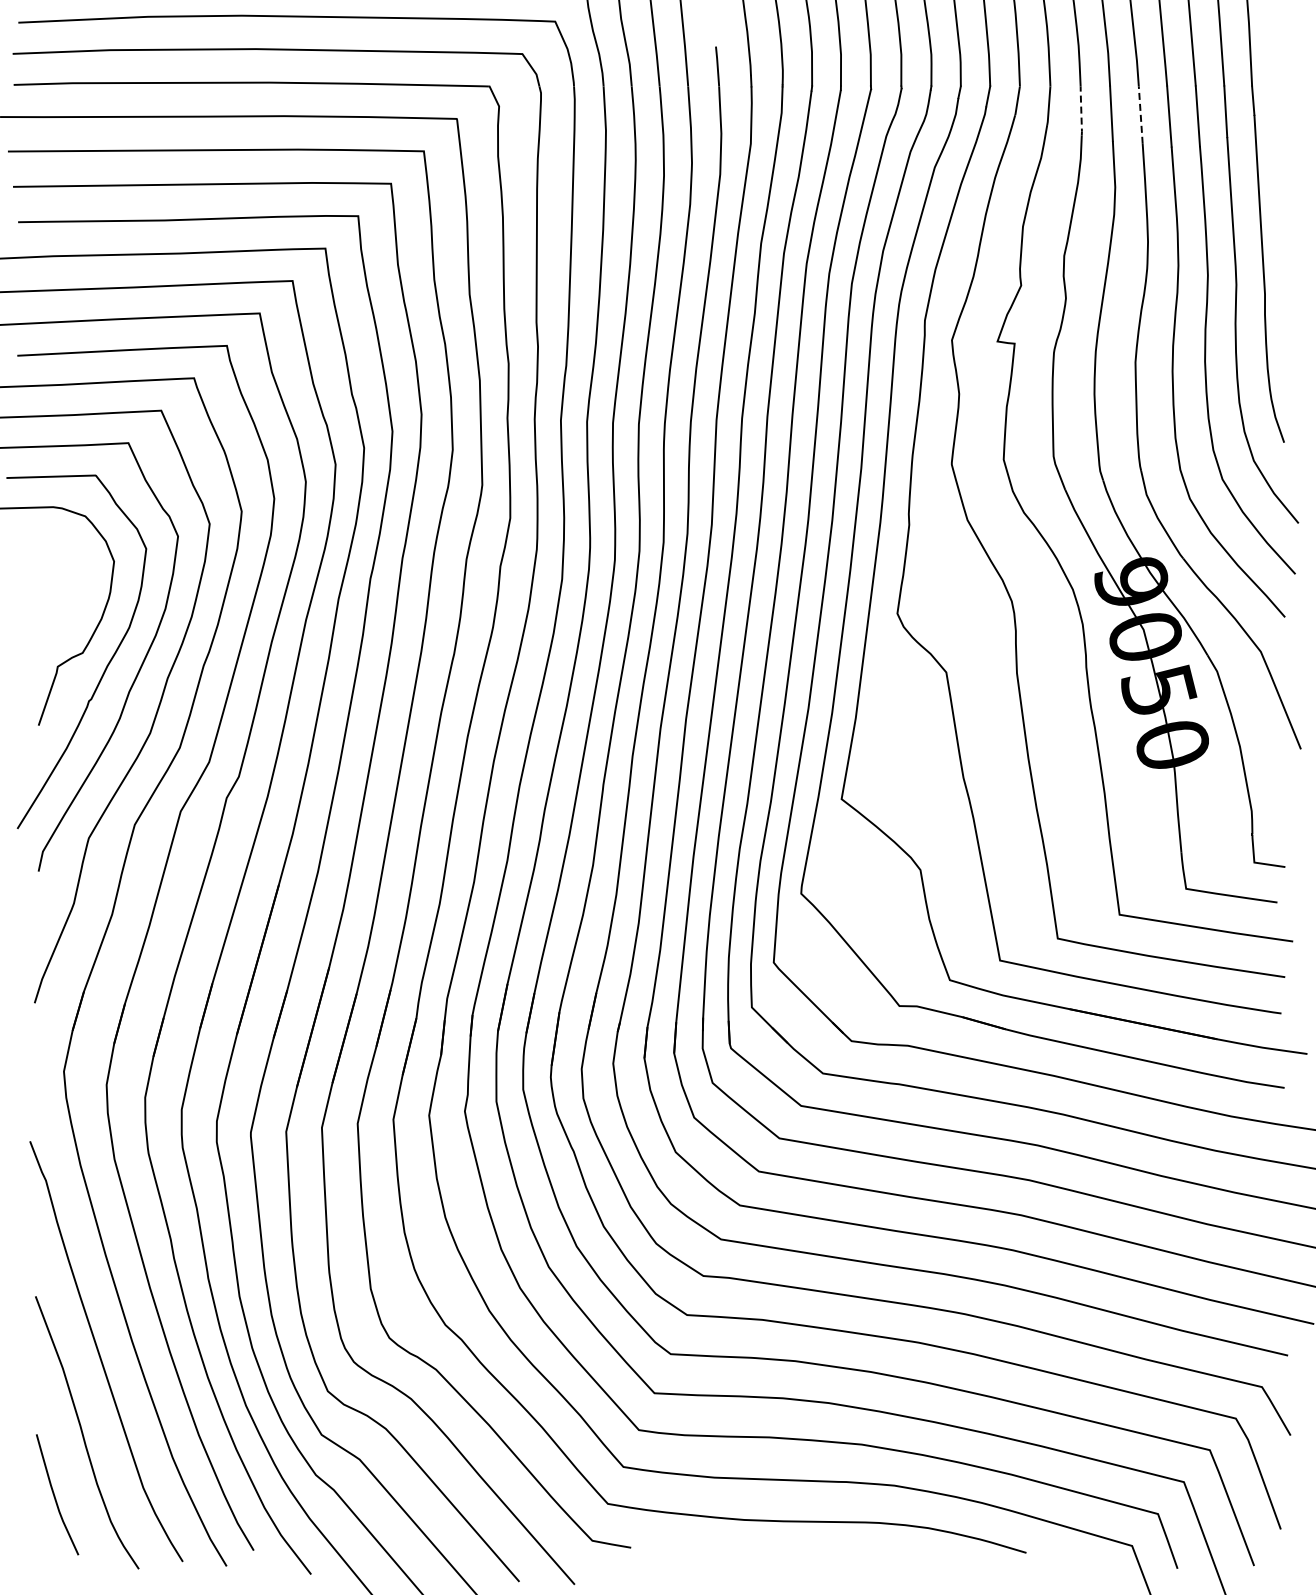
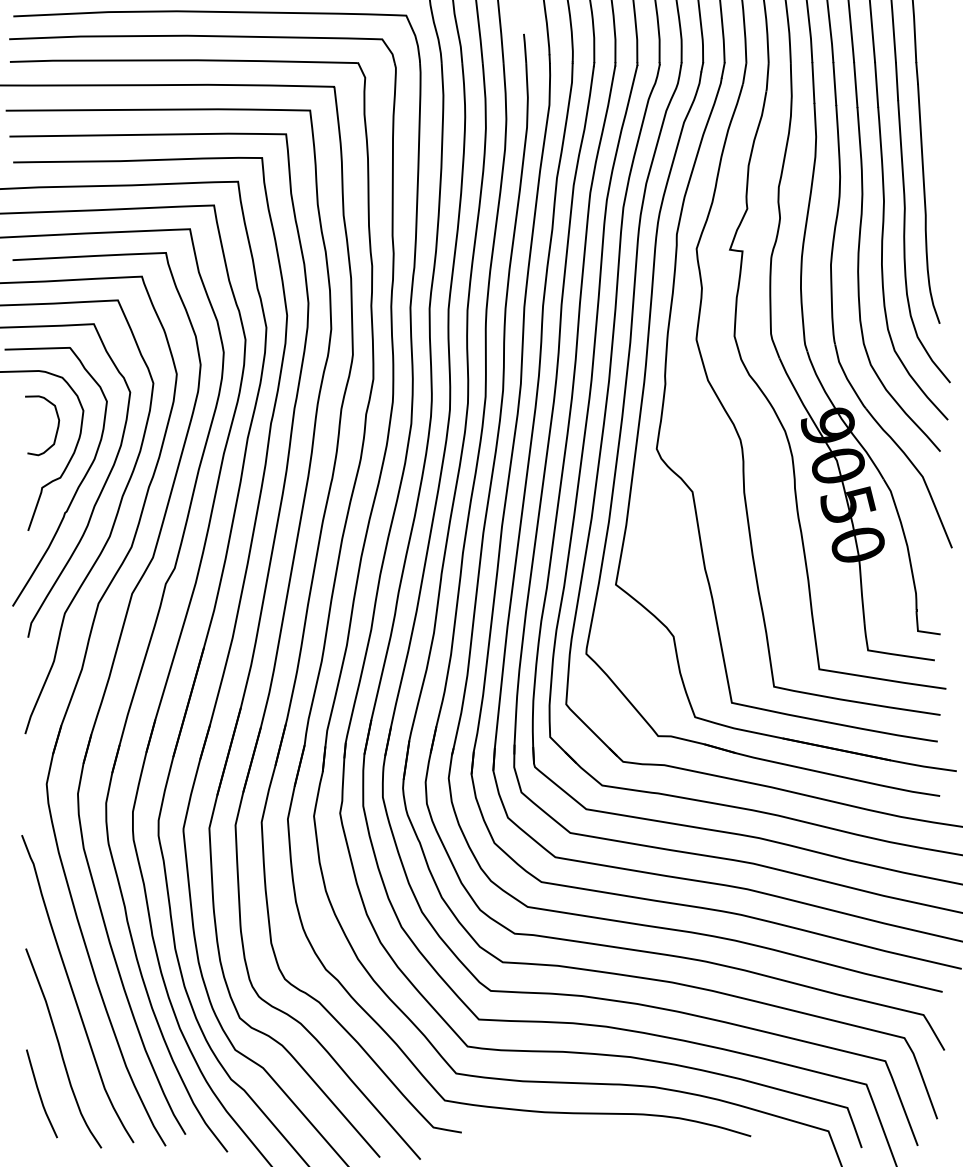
line: (1081, 110) -> (791, 80), dashed -> solid
line: (1140, 115) -> (834, 84), dashed -> solid
curve: (78, 583) -> (57, 426), added

